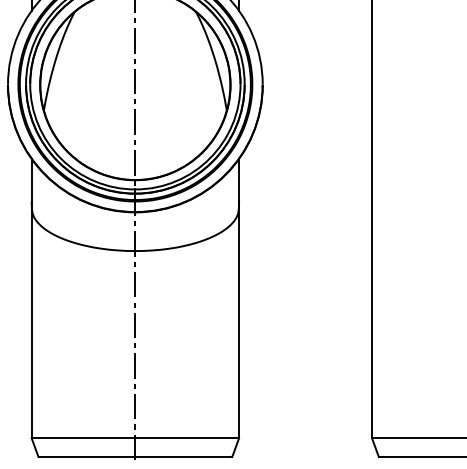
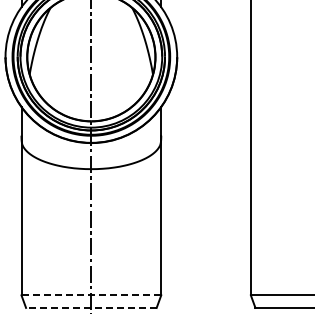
line: (135, 438) -> (91, 295), solid -> dashed
line: (134, 456) -> (90, 307), solid -> dashed

